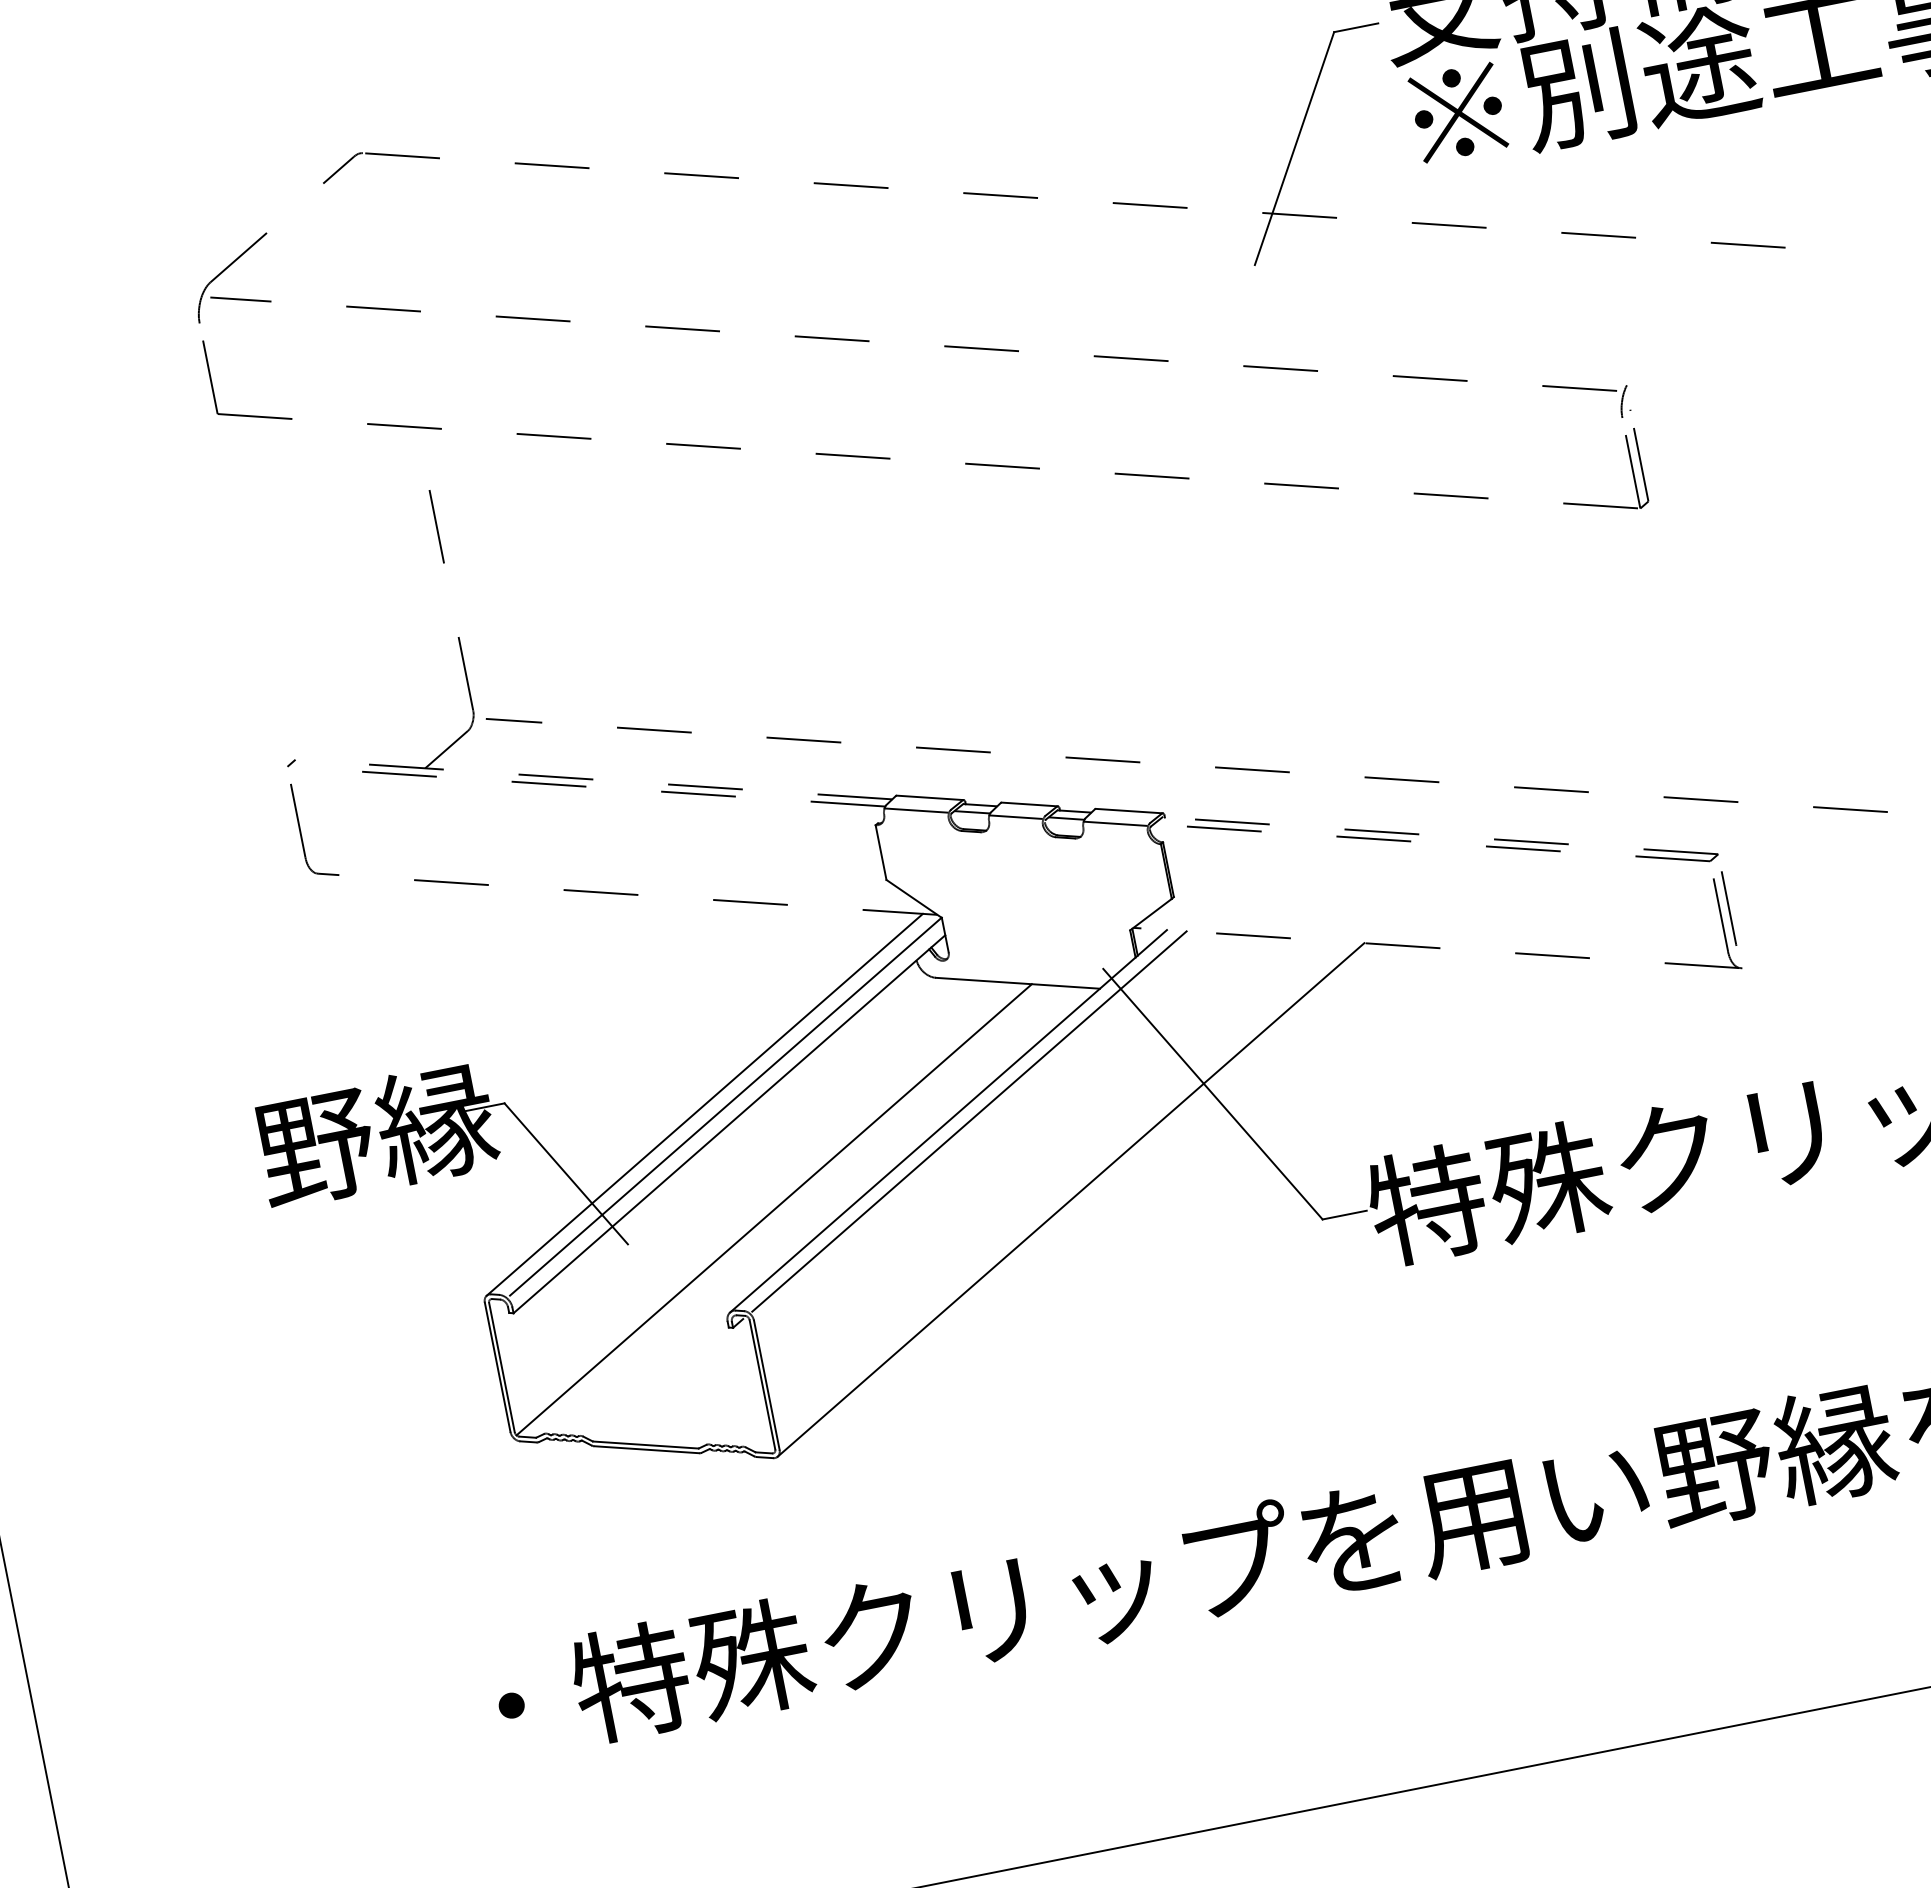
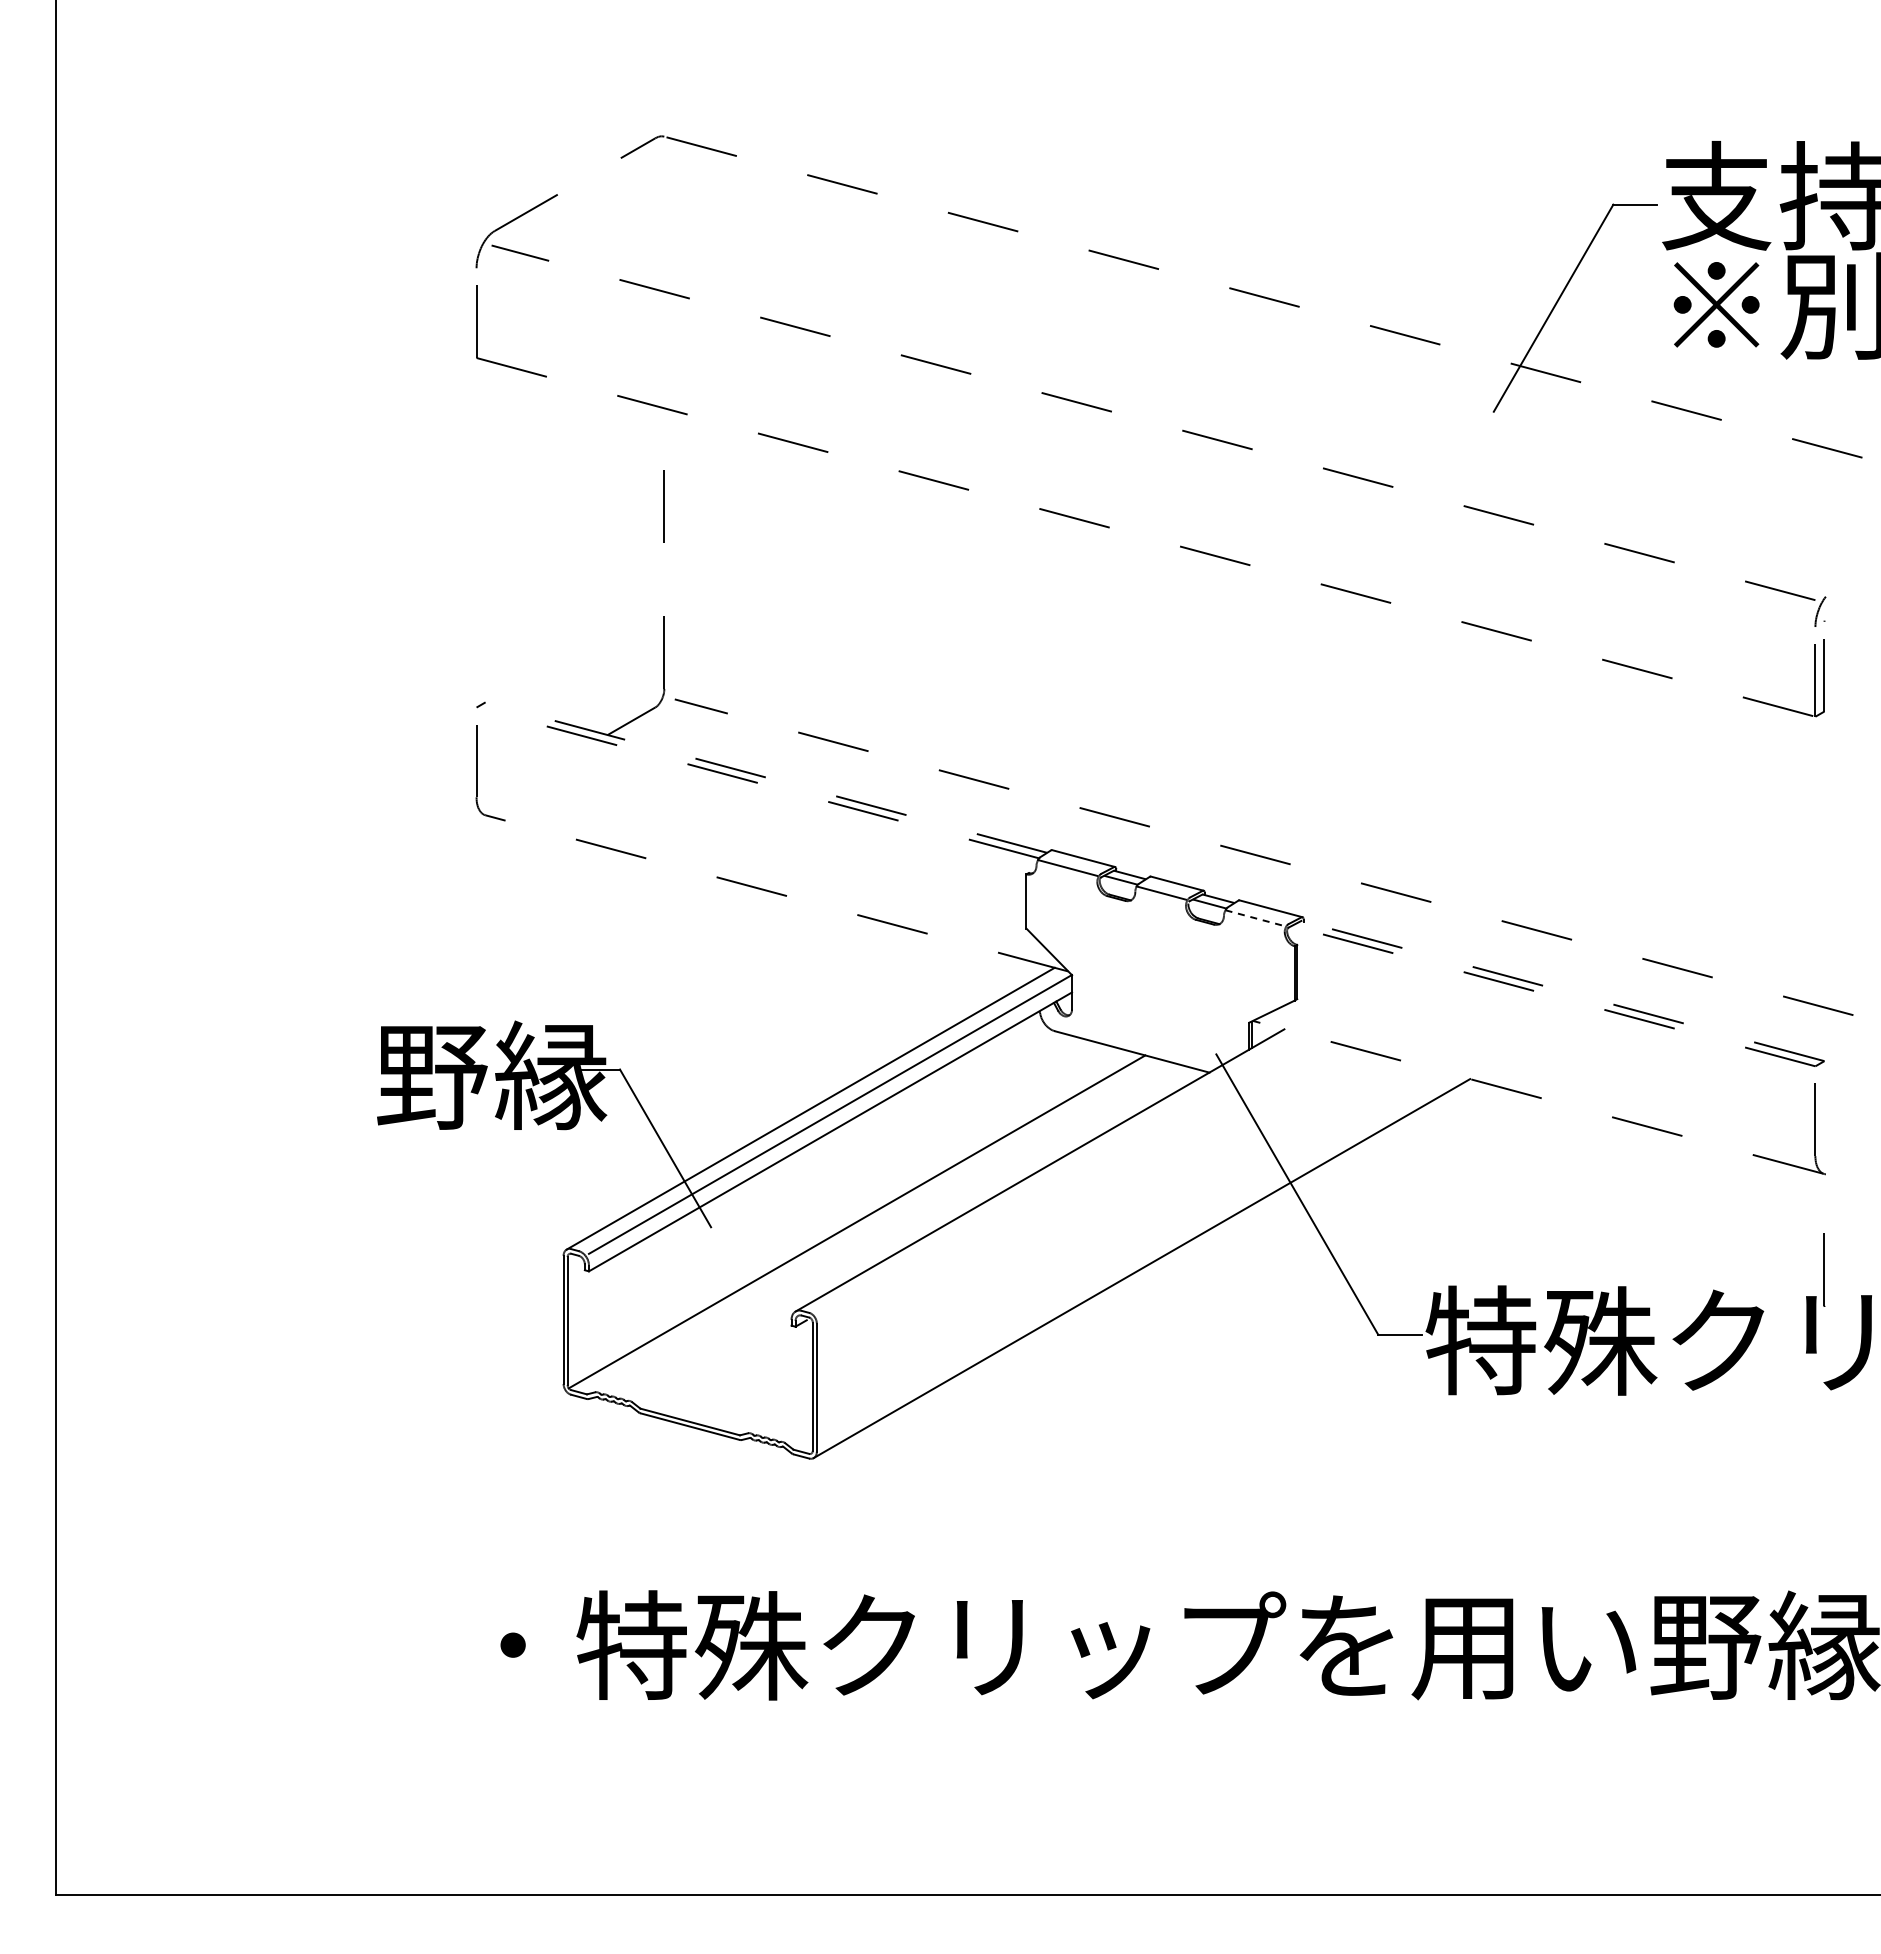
line: (1115, 823) -> (1255, 918), solid -> dashed
line: (1728, 908) -> (1824, 1269), moved
line: (969, 1121) -> (1059, 1174), removed

